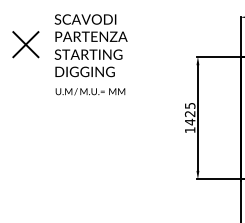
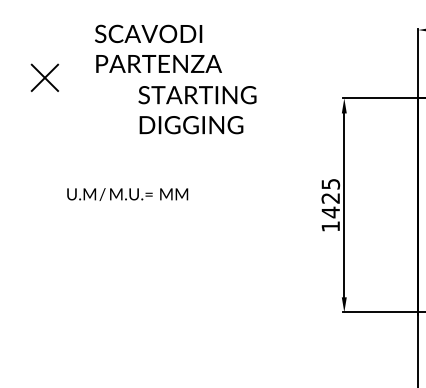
part: (25, 44) -> (44, 77), size x0.6
text: (88, 63) -> (197, 110), moved
text: (90, 91) -> (127, 194), moved

